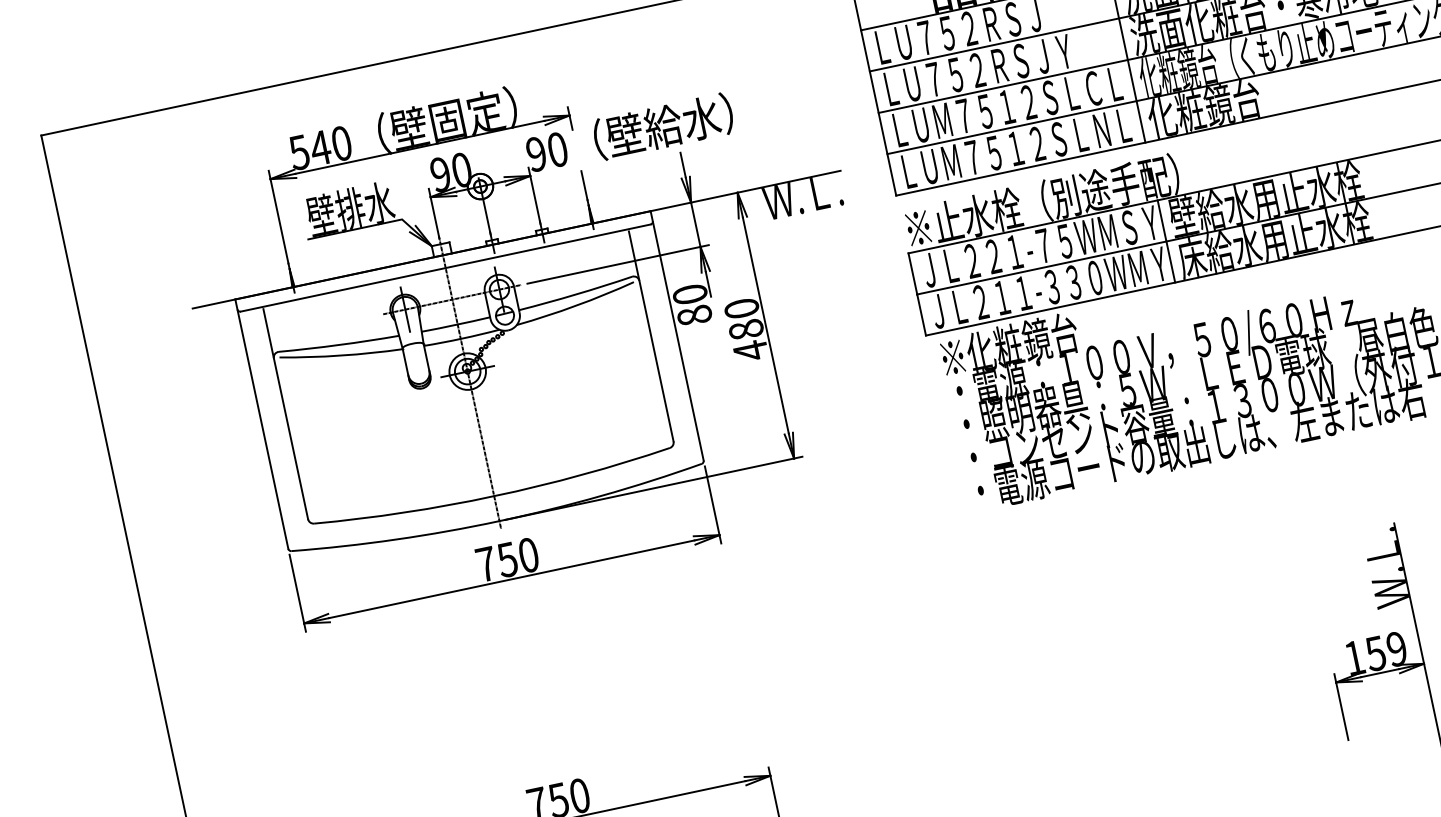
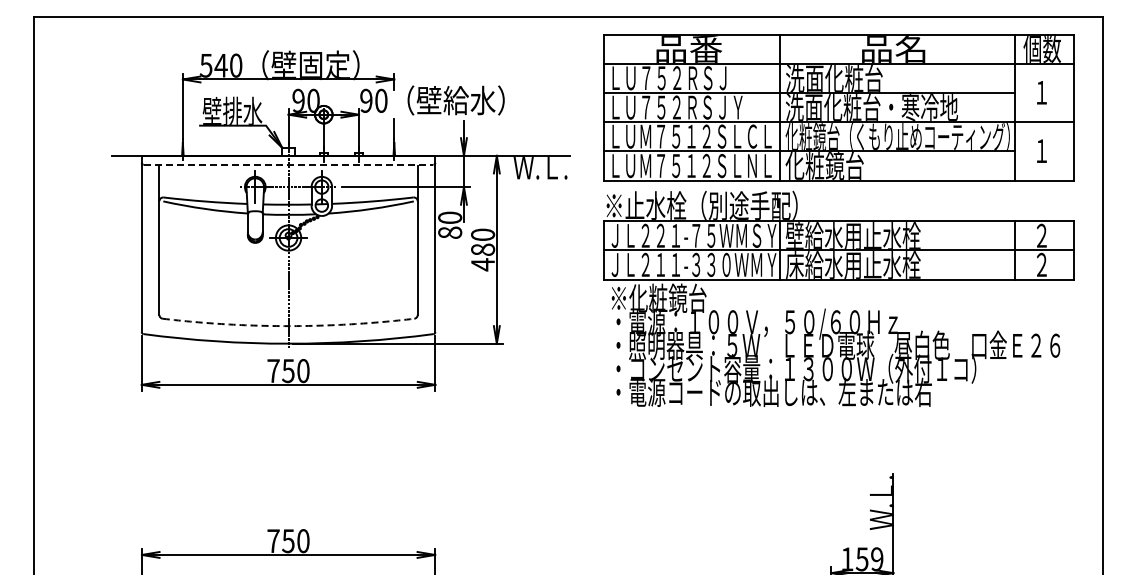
line: (445, 267) -> (288, 164), solid -> dashed
arc: (494, 496) -> (288, 326), solid -> dashed

